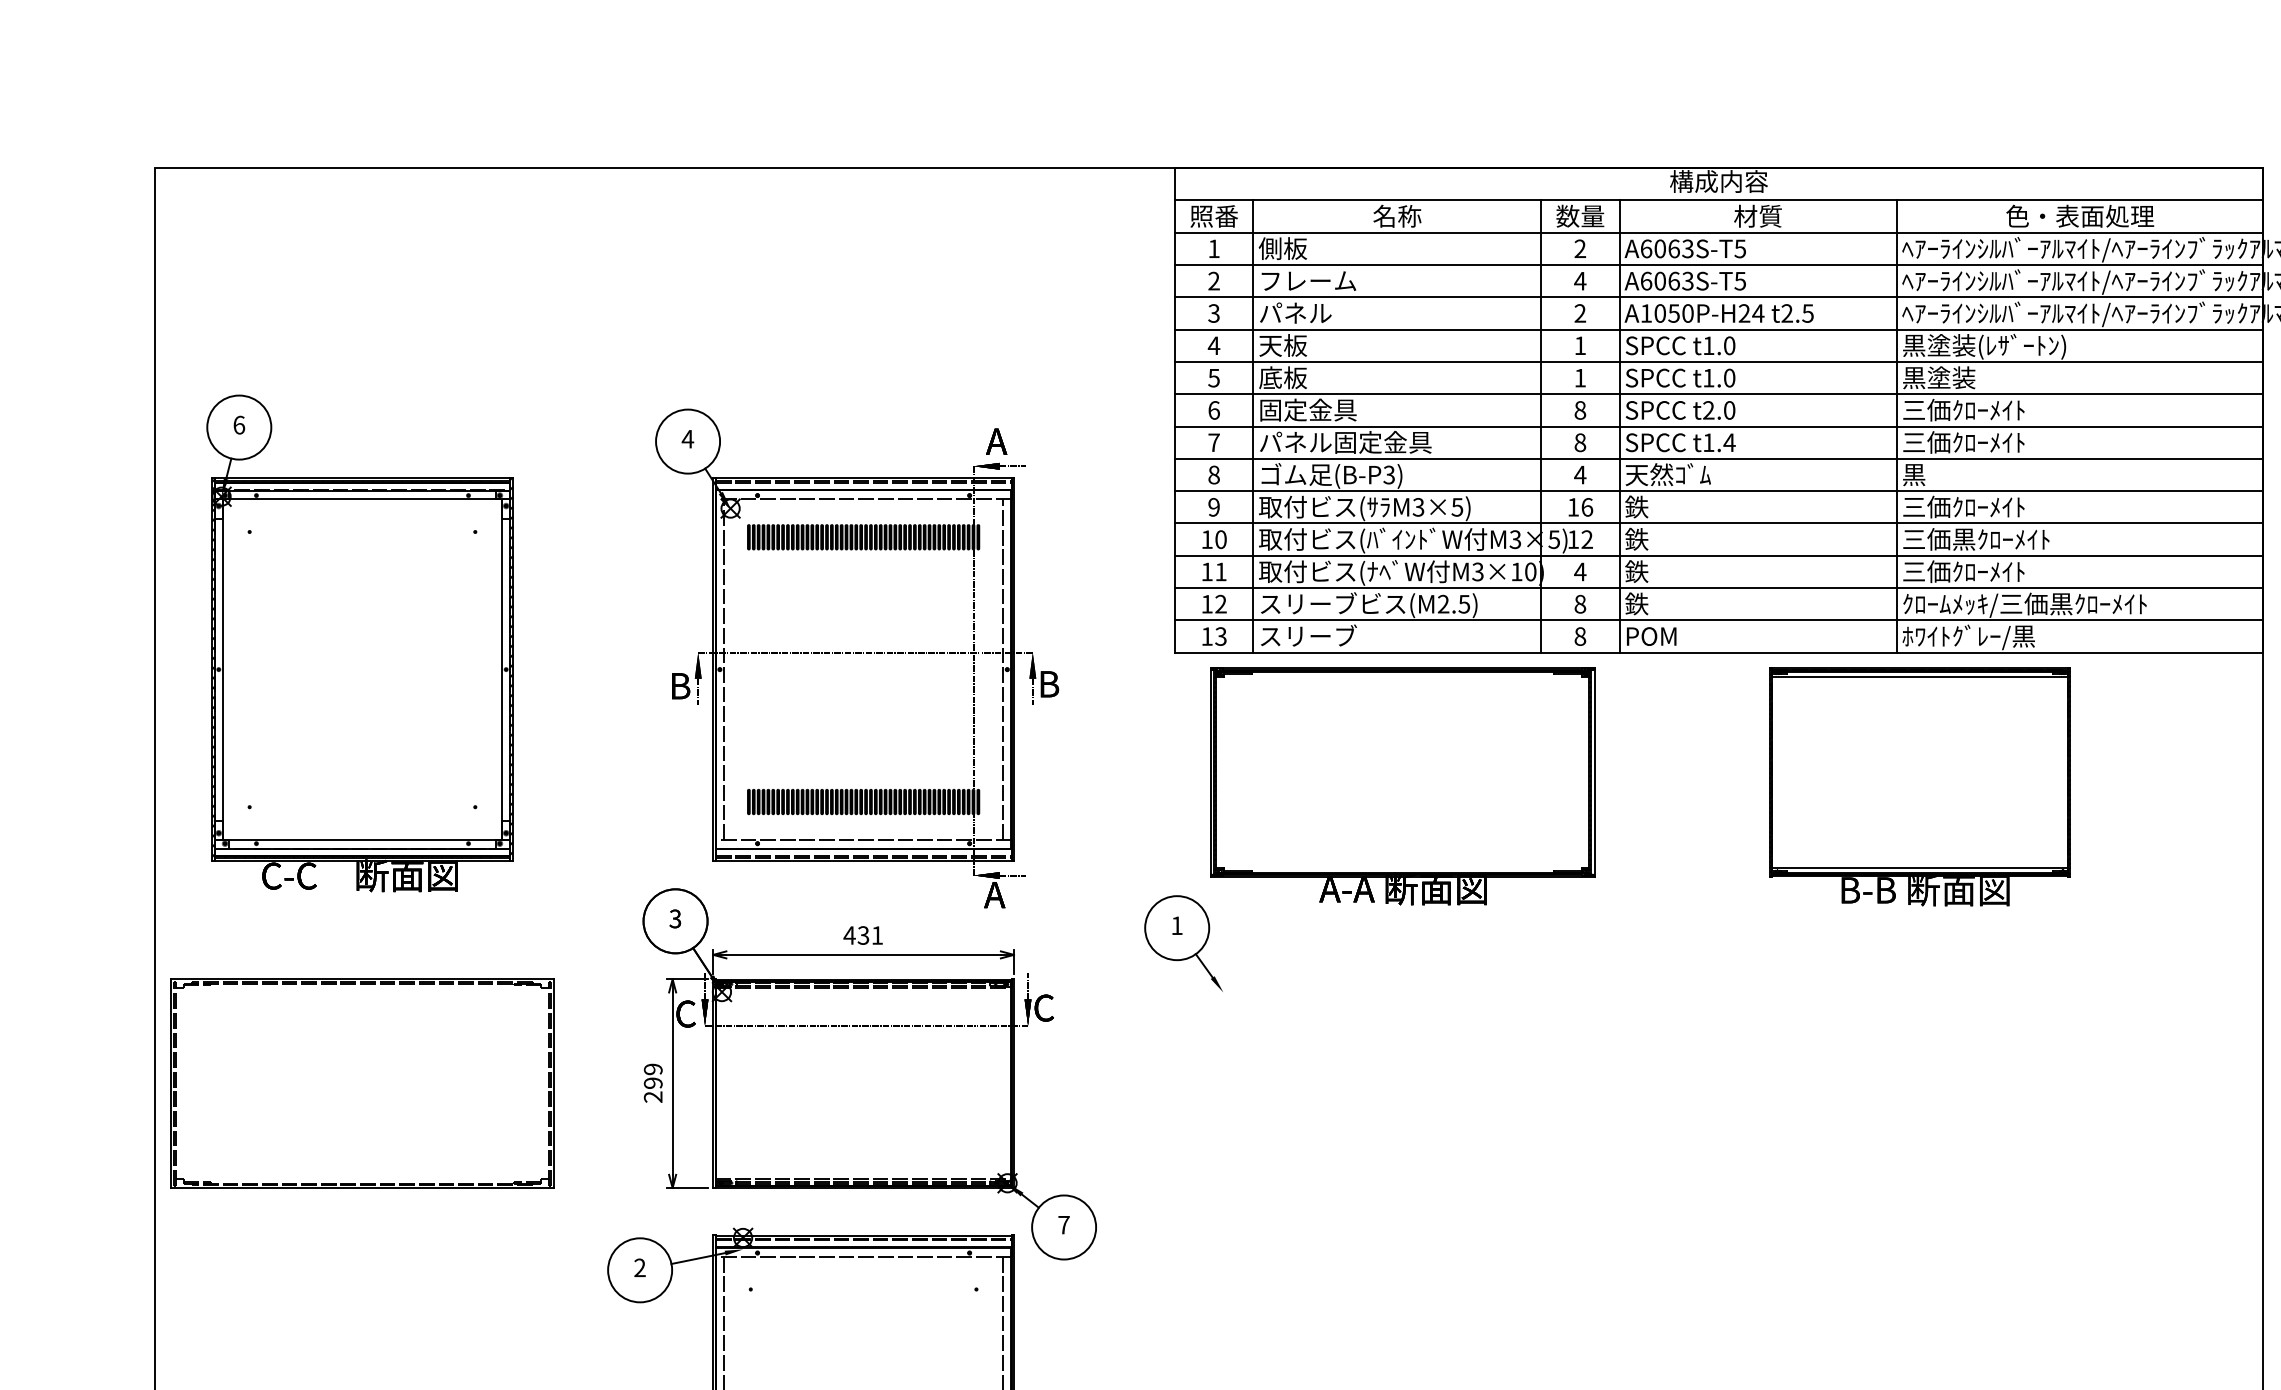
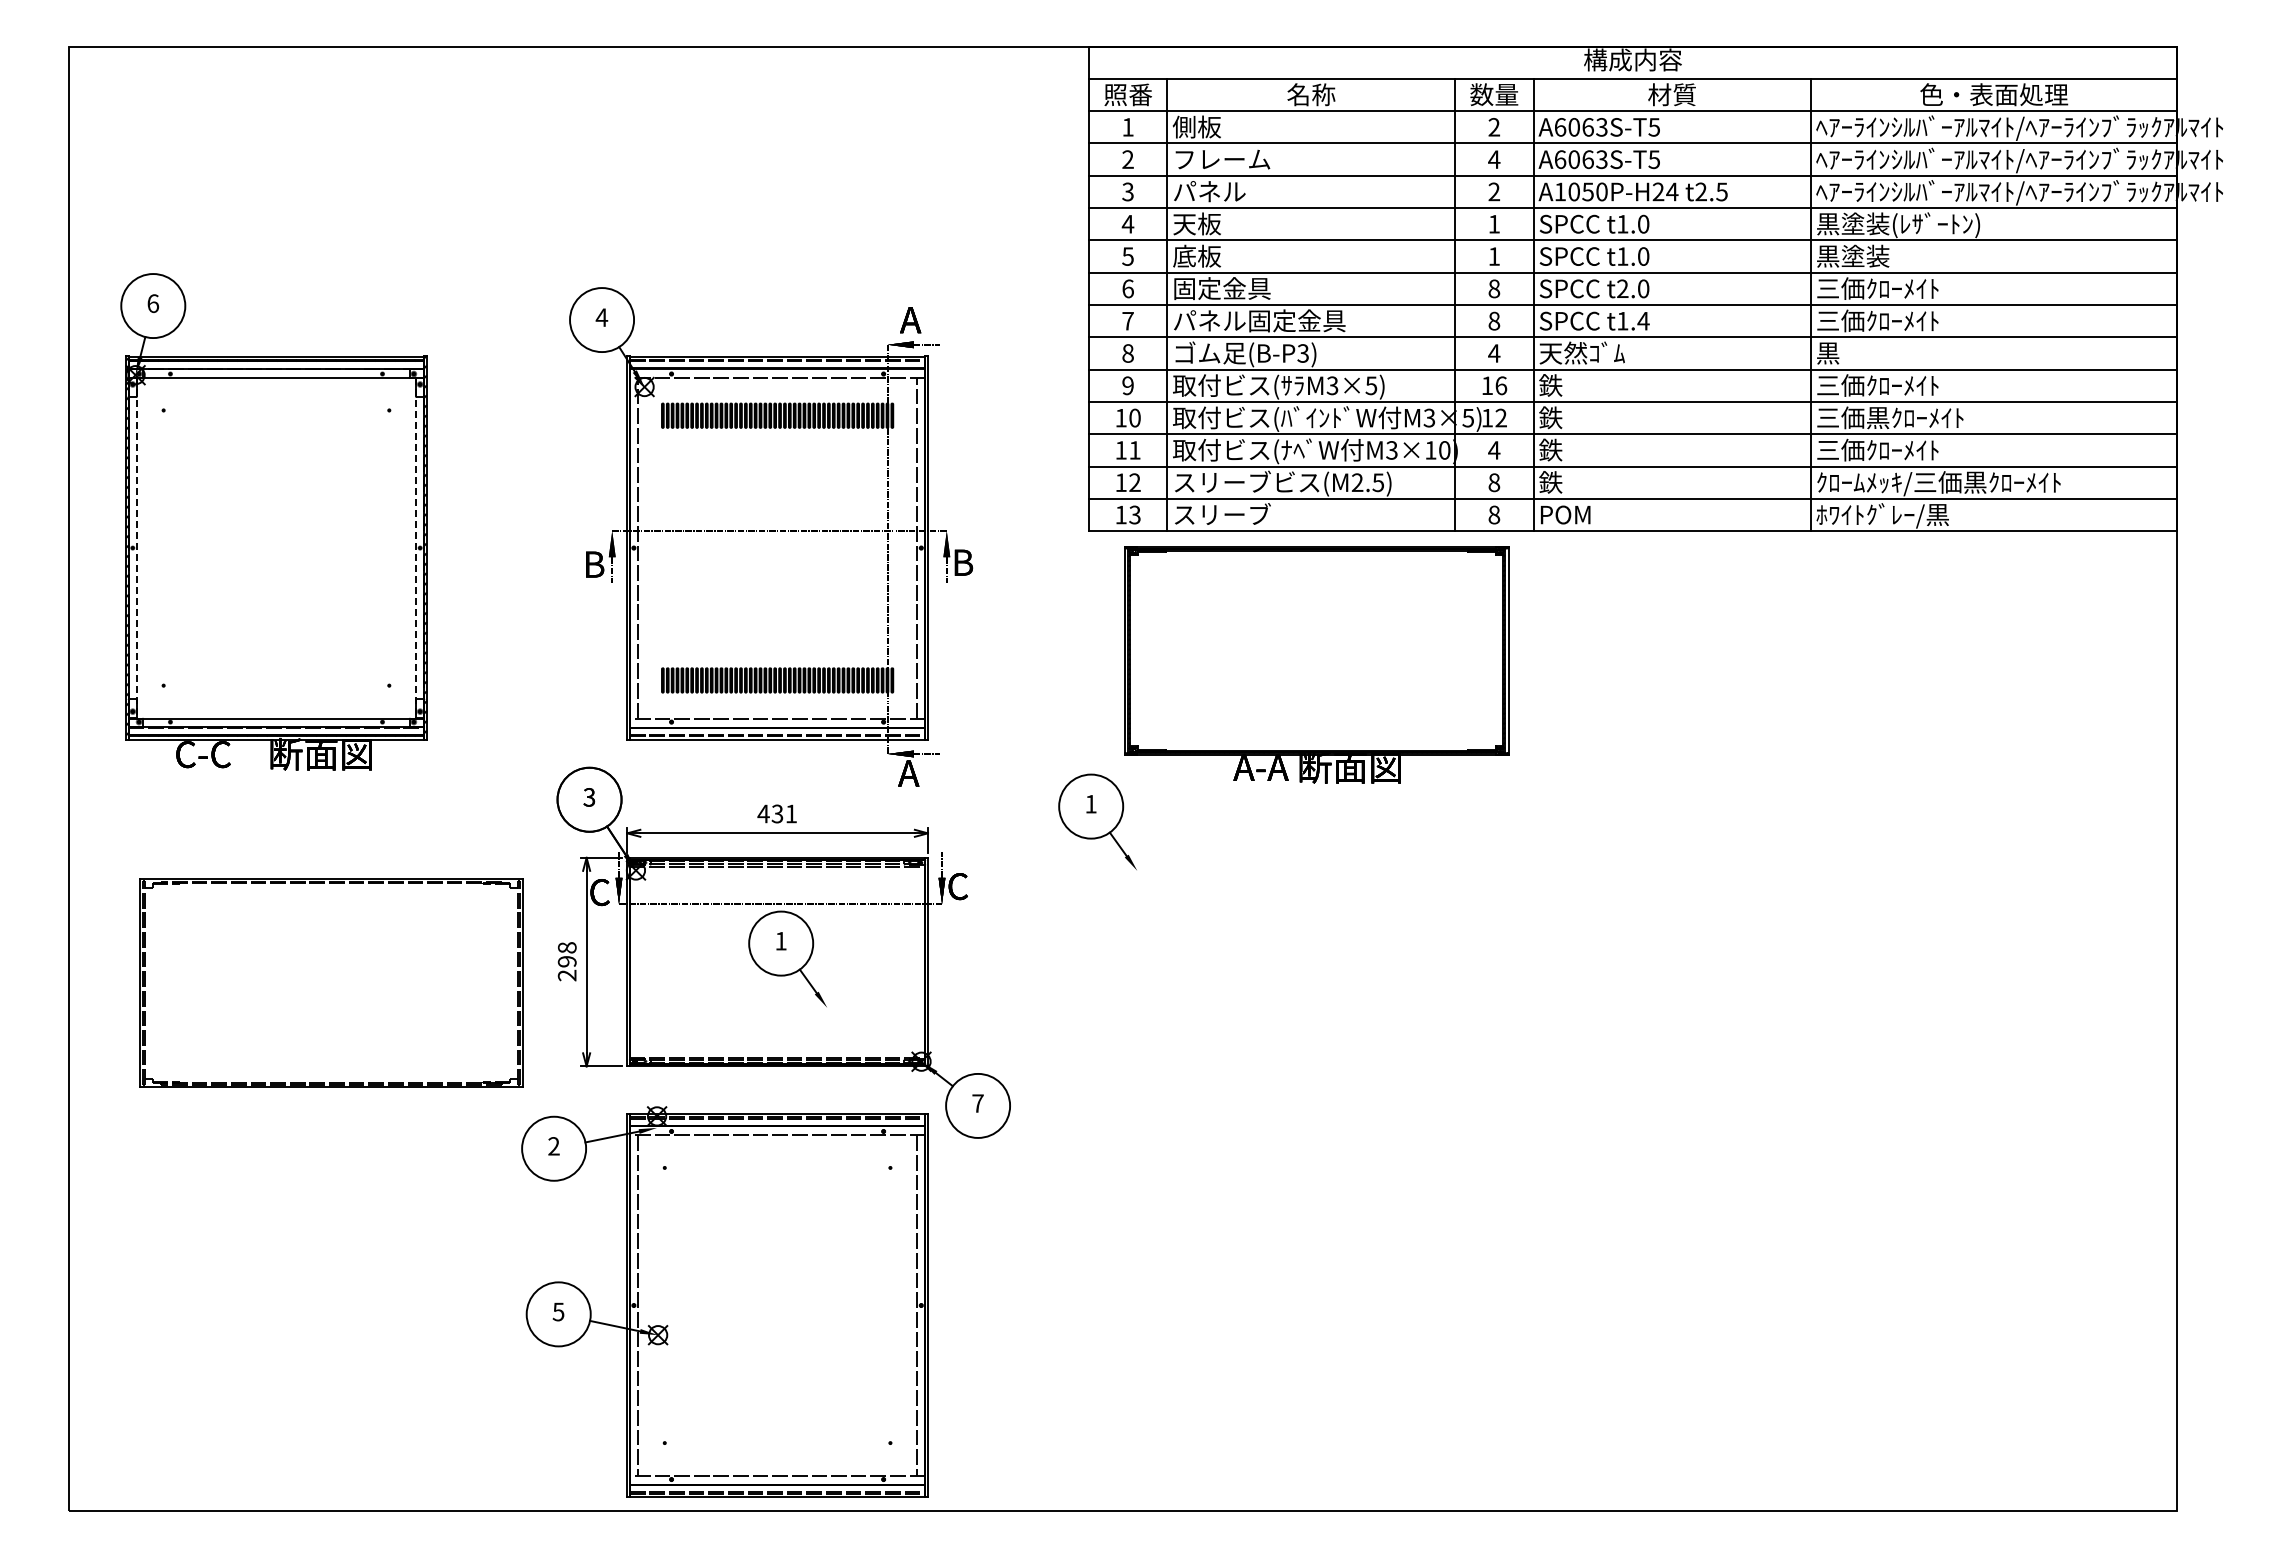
line: (222, 670) -> (136, 548), solid -> dashed
line: (502, 670) -> (416, 548), solid -> dashed
part: (1919, 787) -> (1833, 665), removed
text: (653, 1069) -> (567, 947), 299 -> 298
part: (873, 1080) -> (787, 958), added
part: (362, 1083) -> (331, 982), moved

